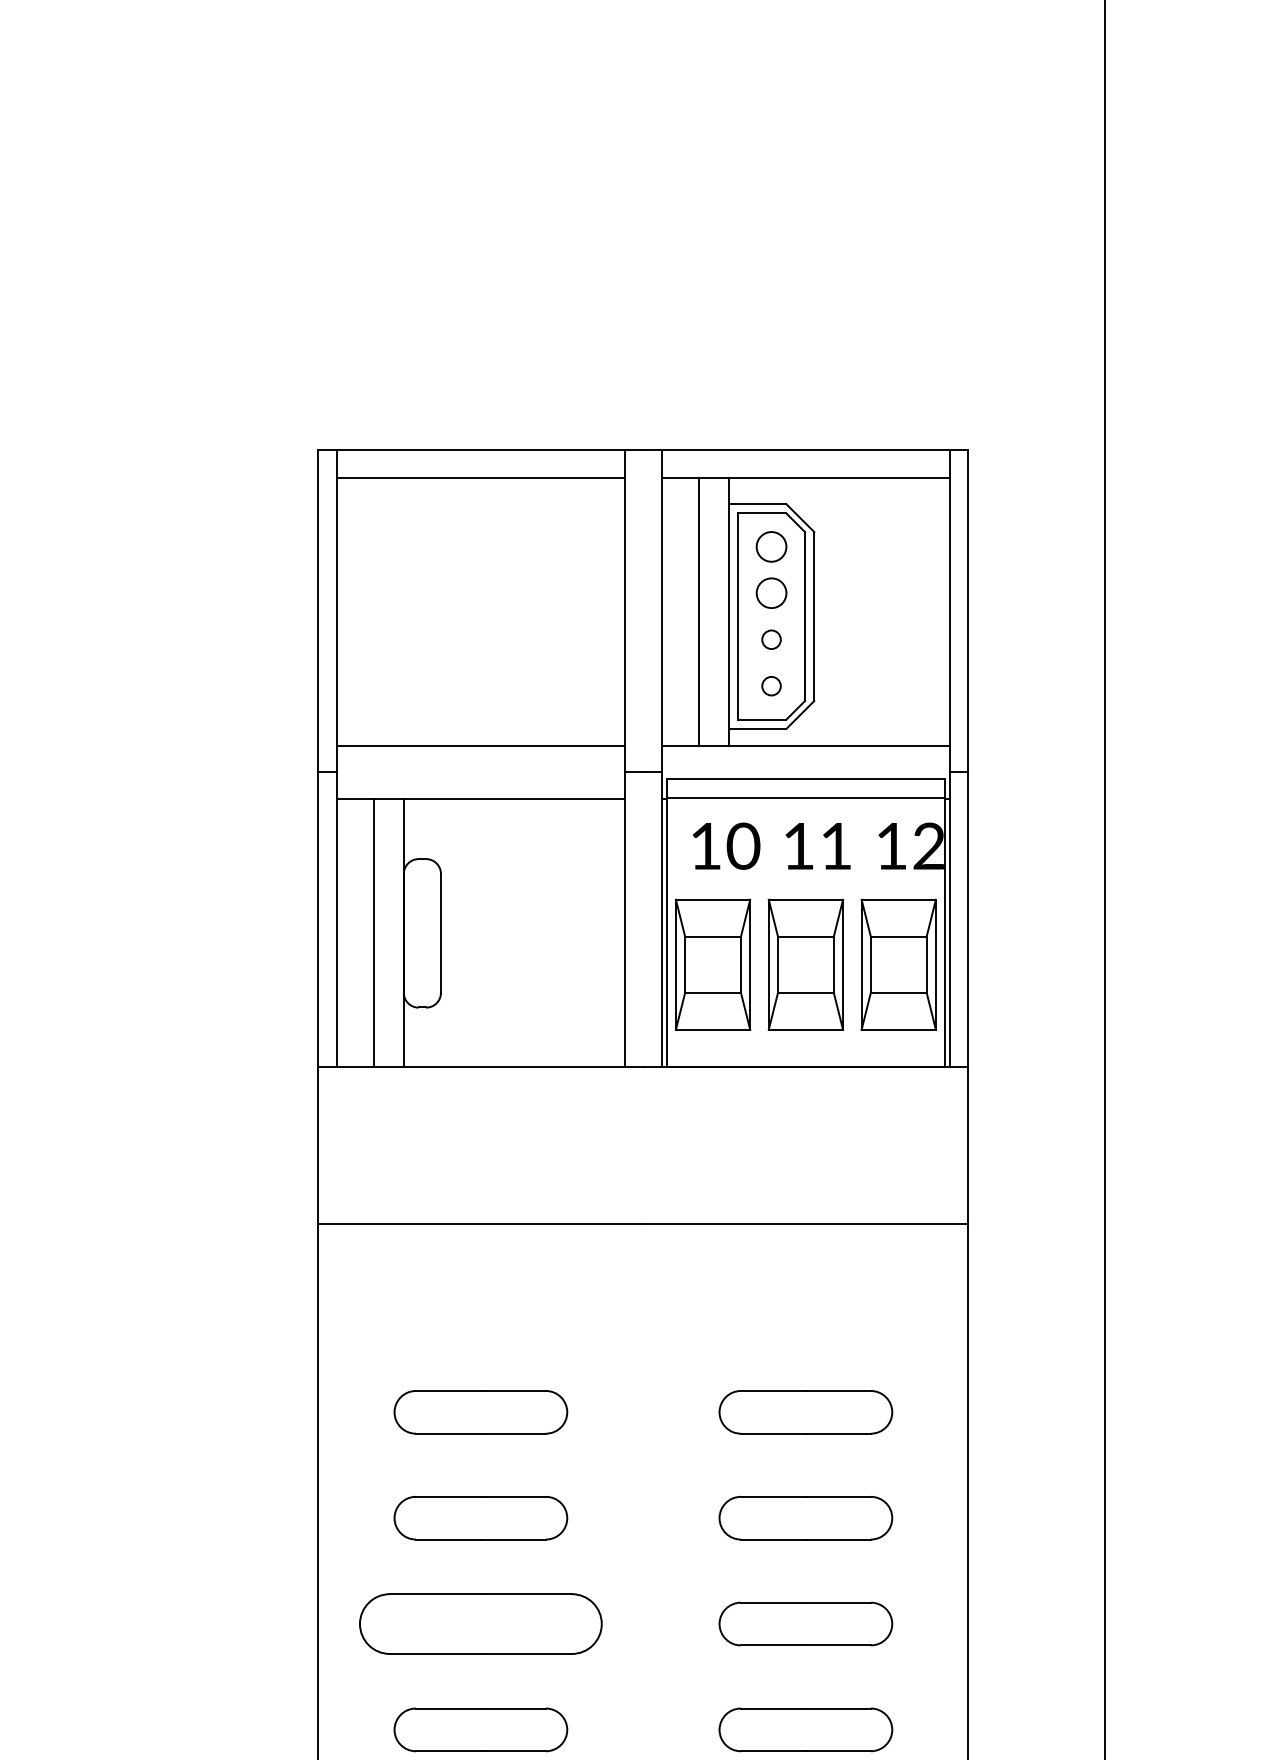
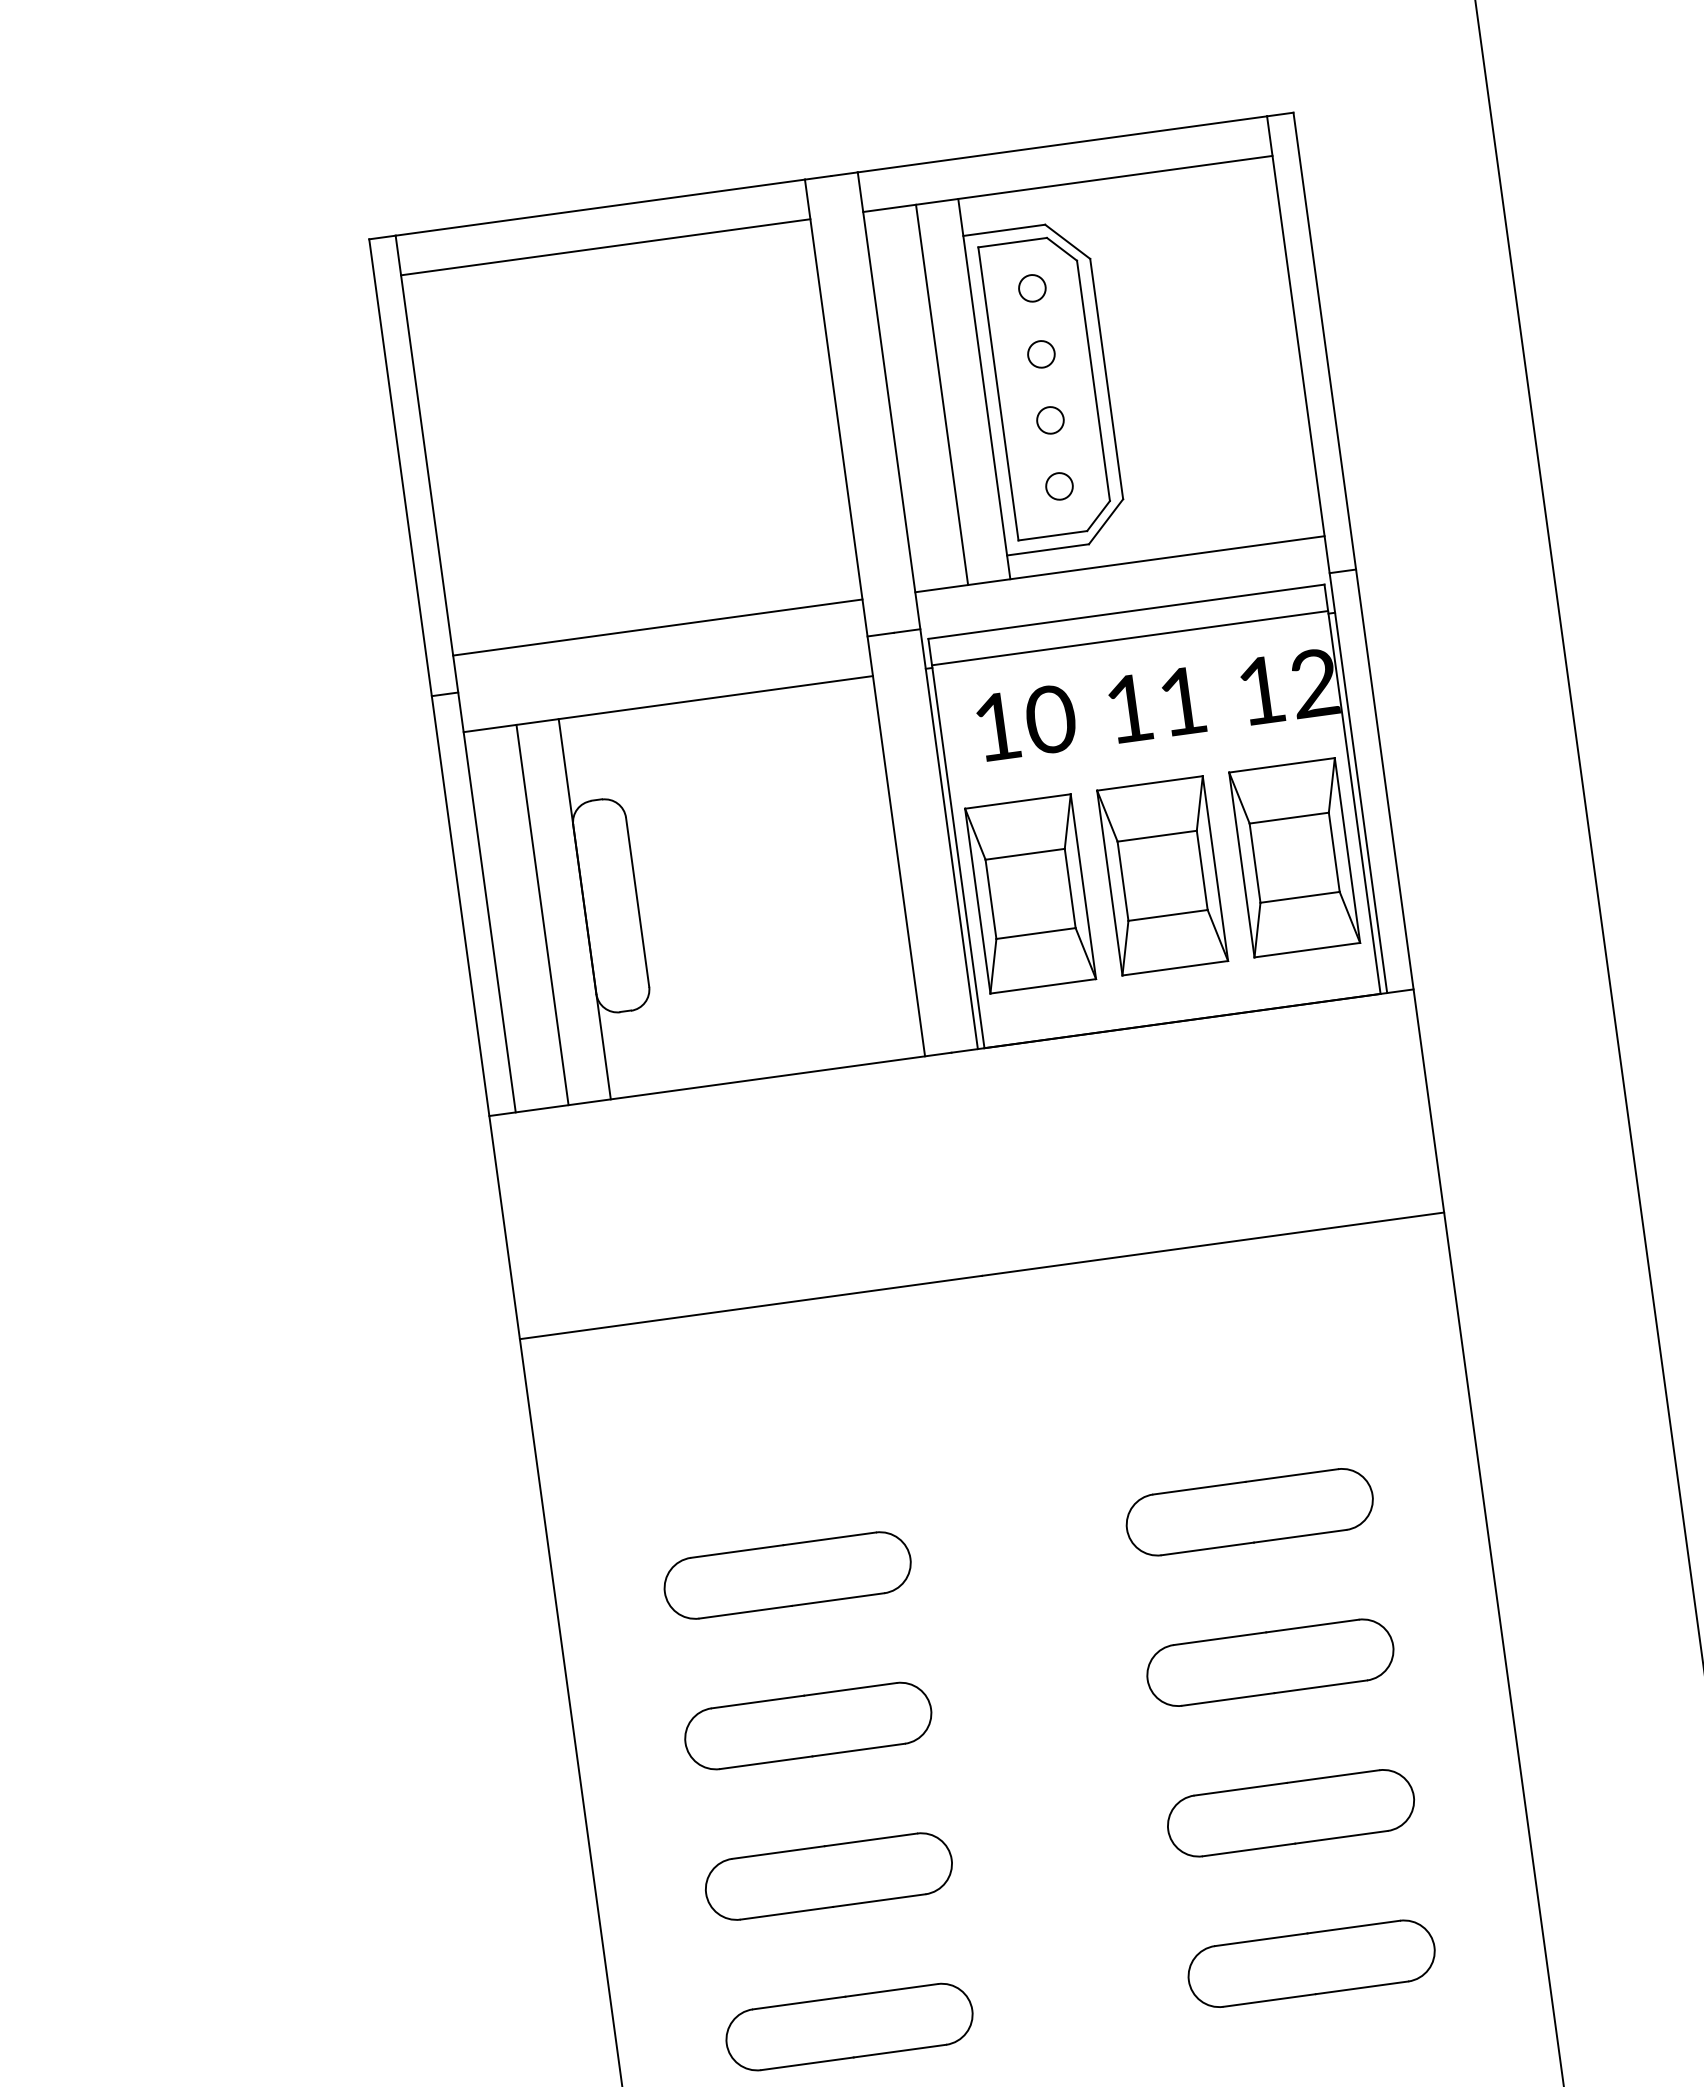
circle: (771, 546) -> (1032, 287), size x0.62
circle: (771, 593) -> (1041, 354), size x0.62
part: (480, 1623) -> (828, 1875), size x0.71

